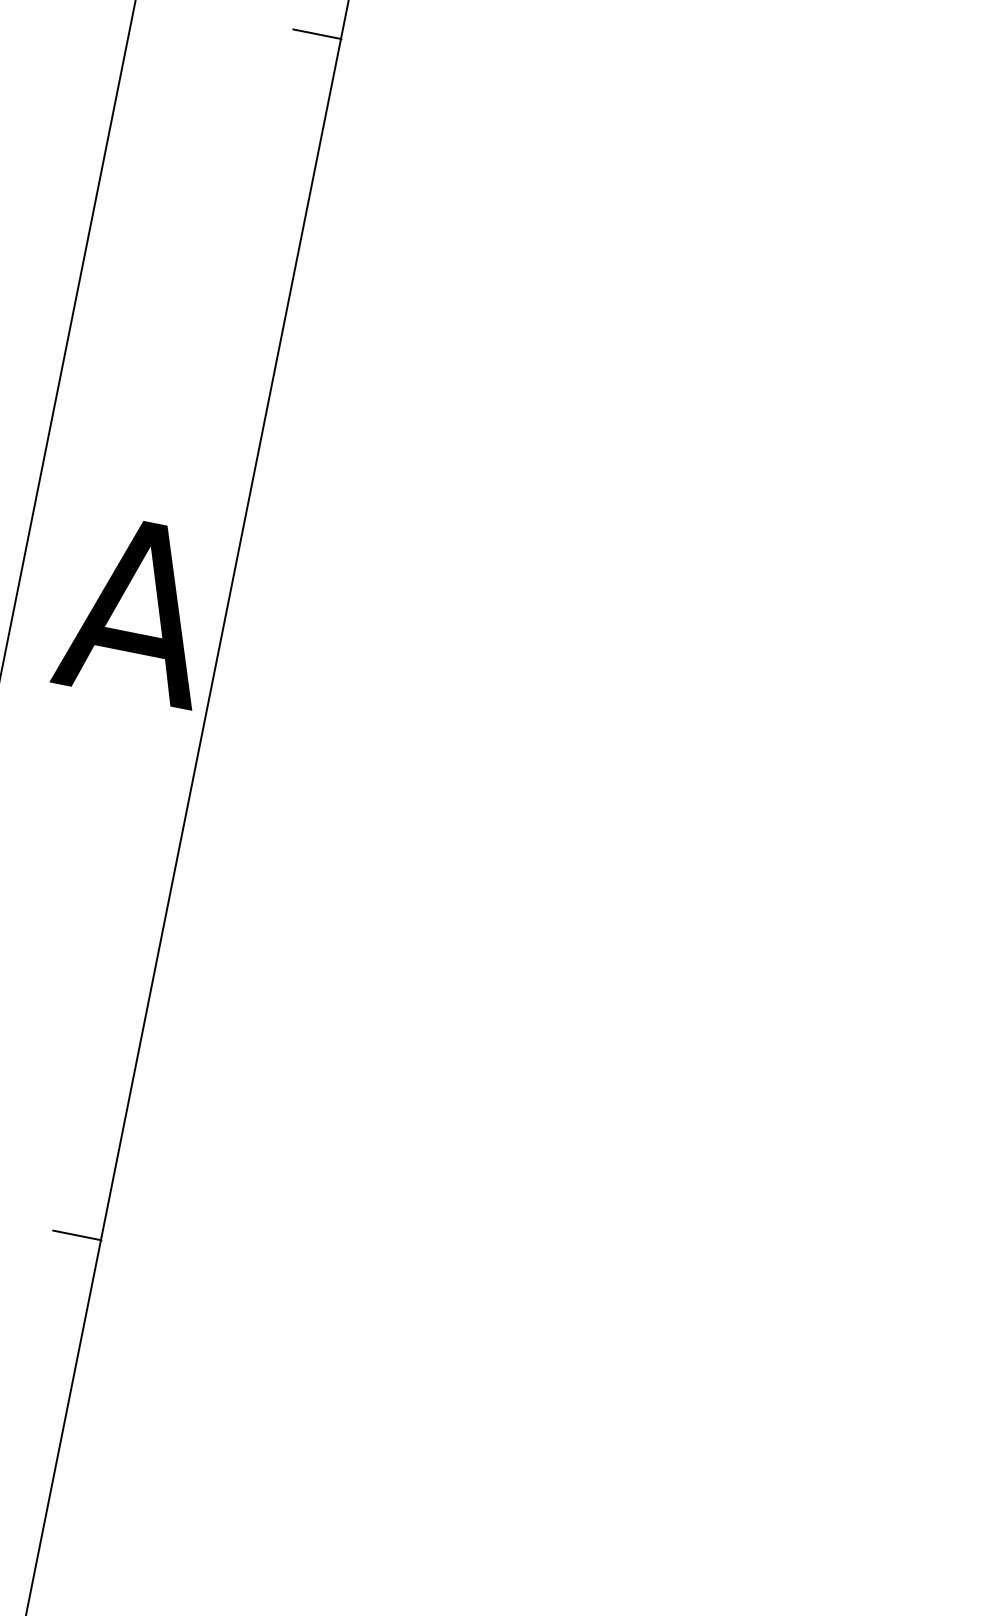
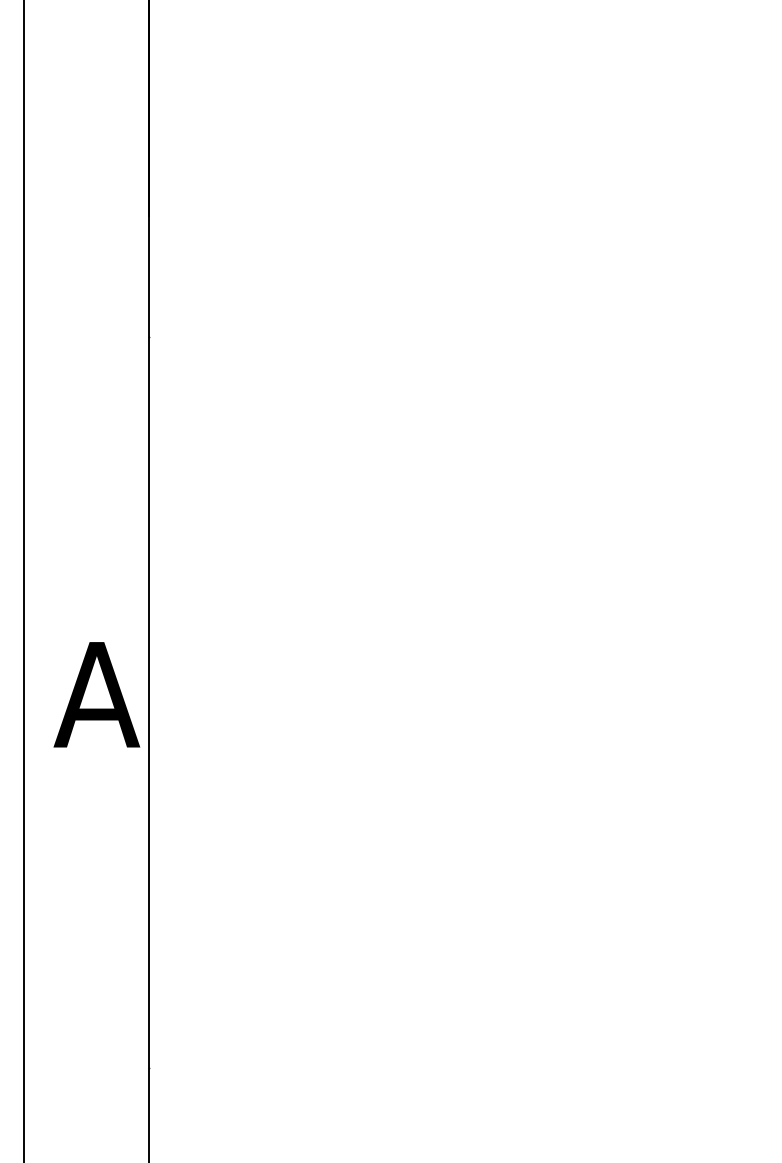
line: (315, 34) -> (133, 337), removed
line: (75, 1234) -> (133, 1067), removed

